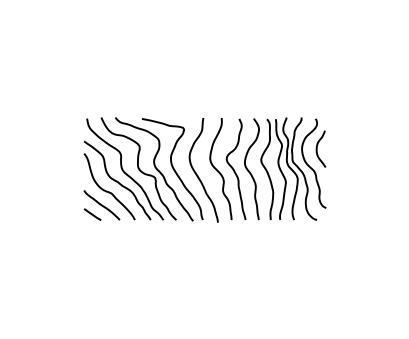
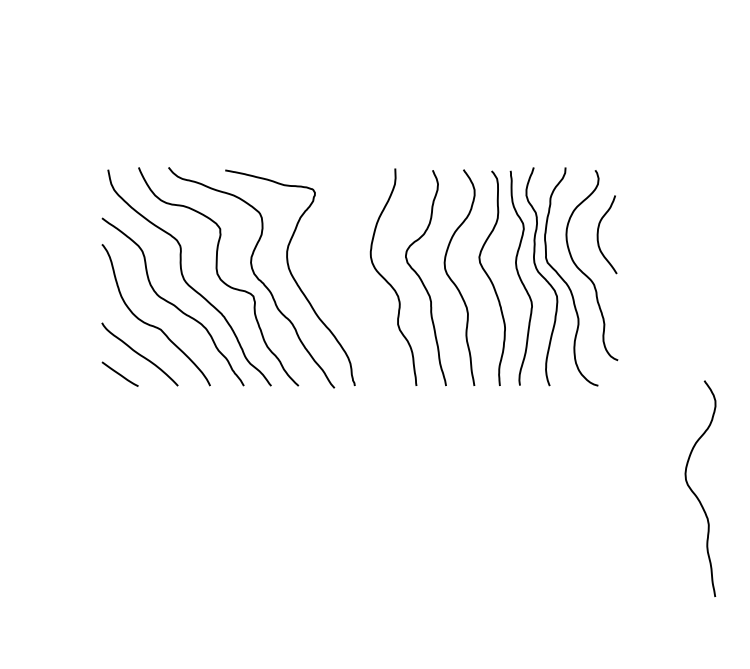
curve: (198, 175) -> (345, 290), removed
curve: (362, 269) -> (695, 491), added

